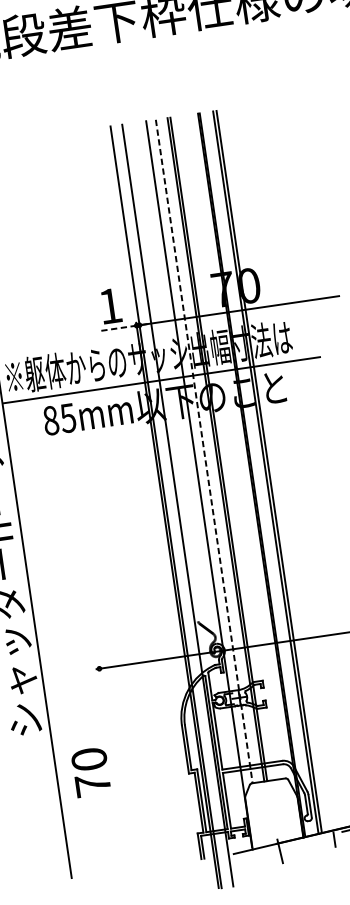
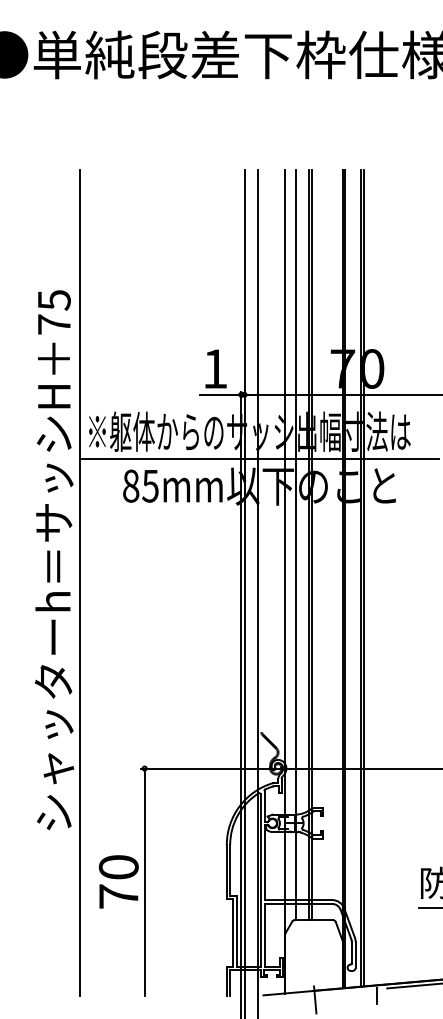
line: (118, 328) -> (220, 394), dashed -> solid
line: (204, 451) -> (295, 545), dashed -> solid
line: (113, 768) -> (144, 881), added

